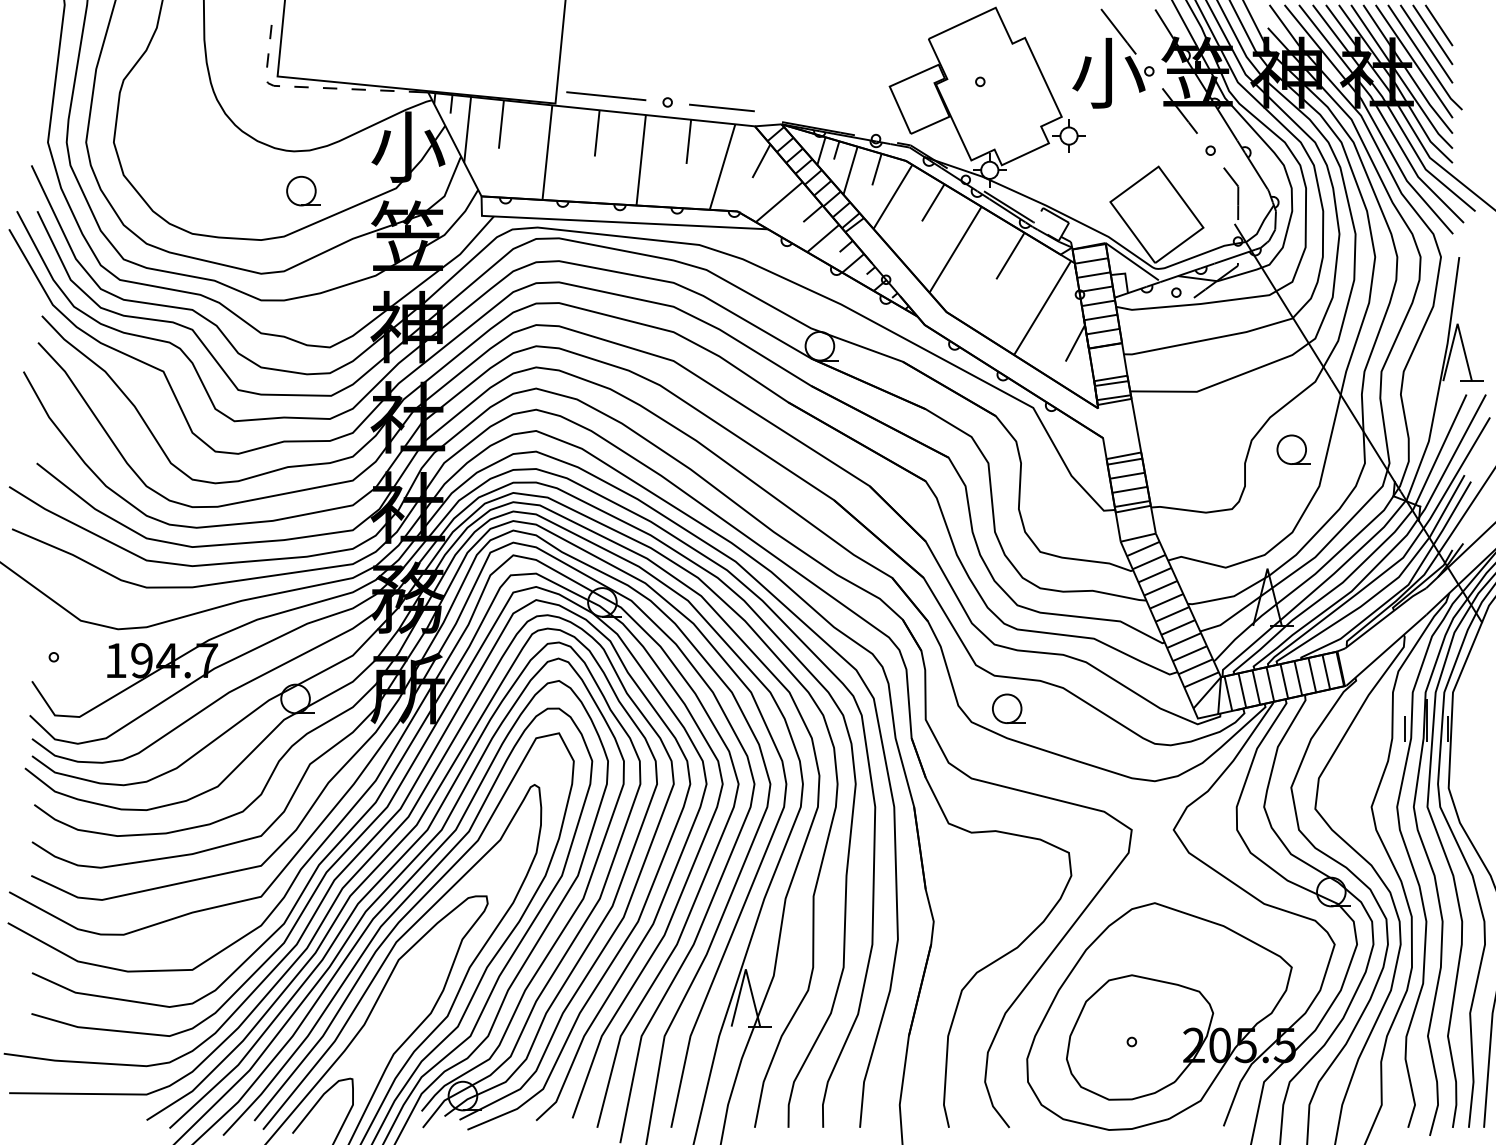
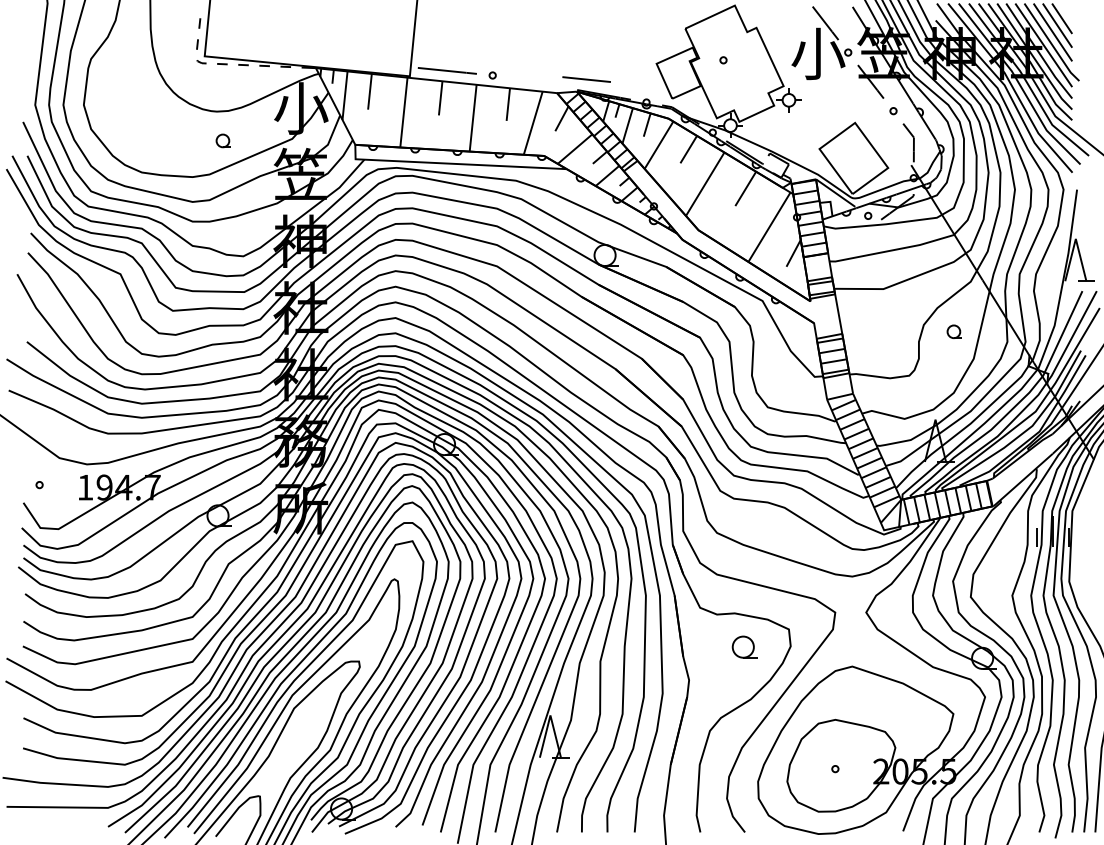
line: (721, 107) -> (586, 79), moved
part: (303, 190) -> (223, 140), size x0.6
part: (1293, 449) -> (954, 331), size x0.6
part: (1008, 708) -> (744, 646), moved

